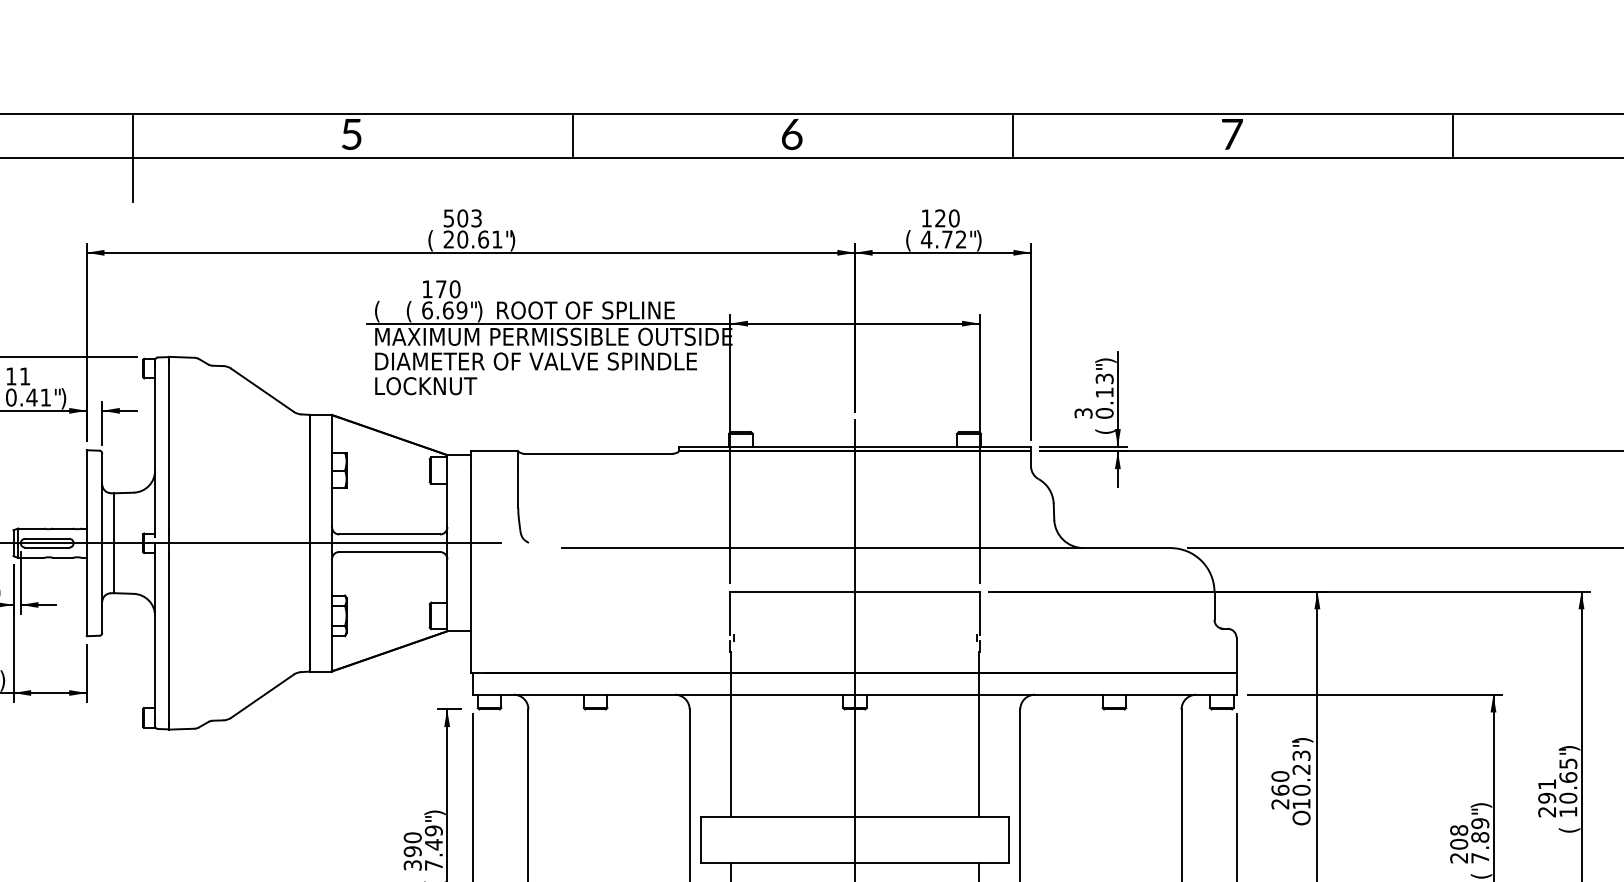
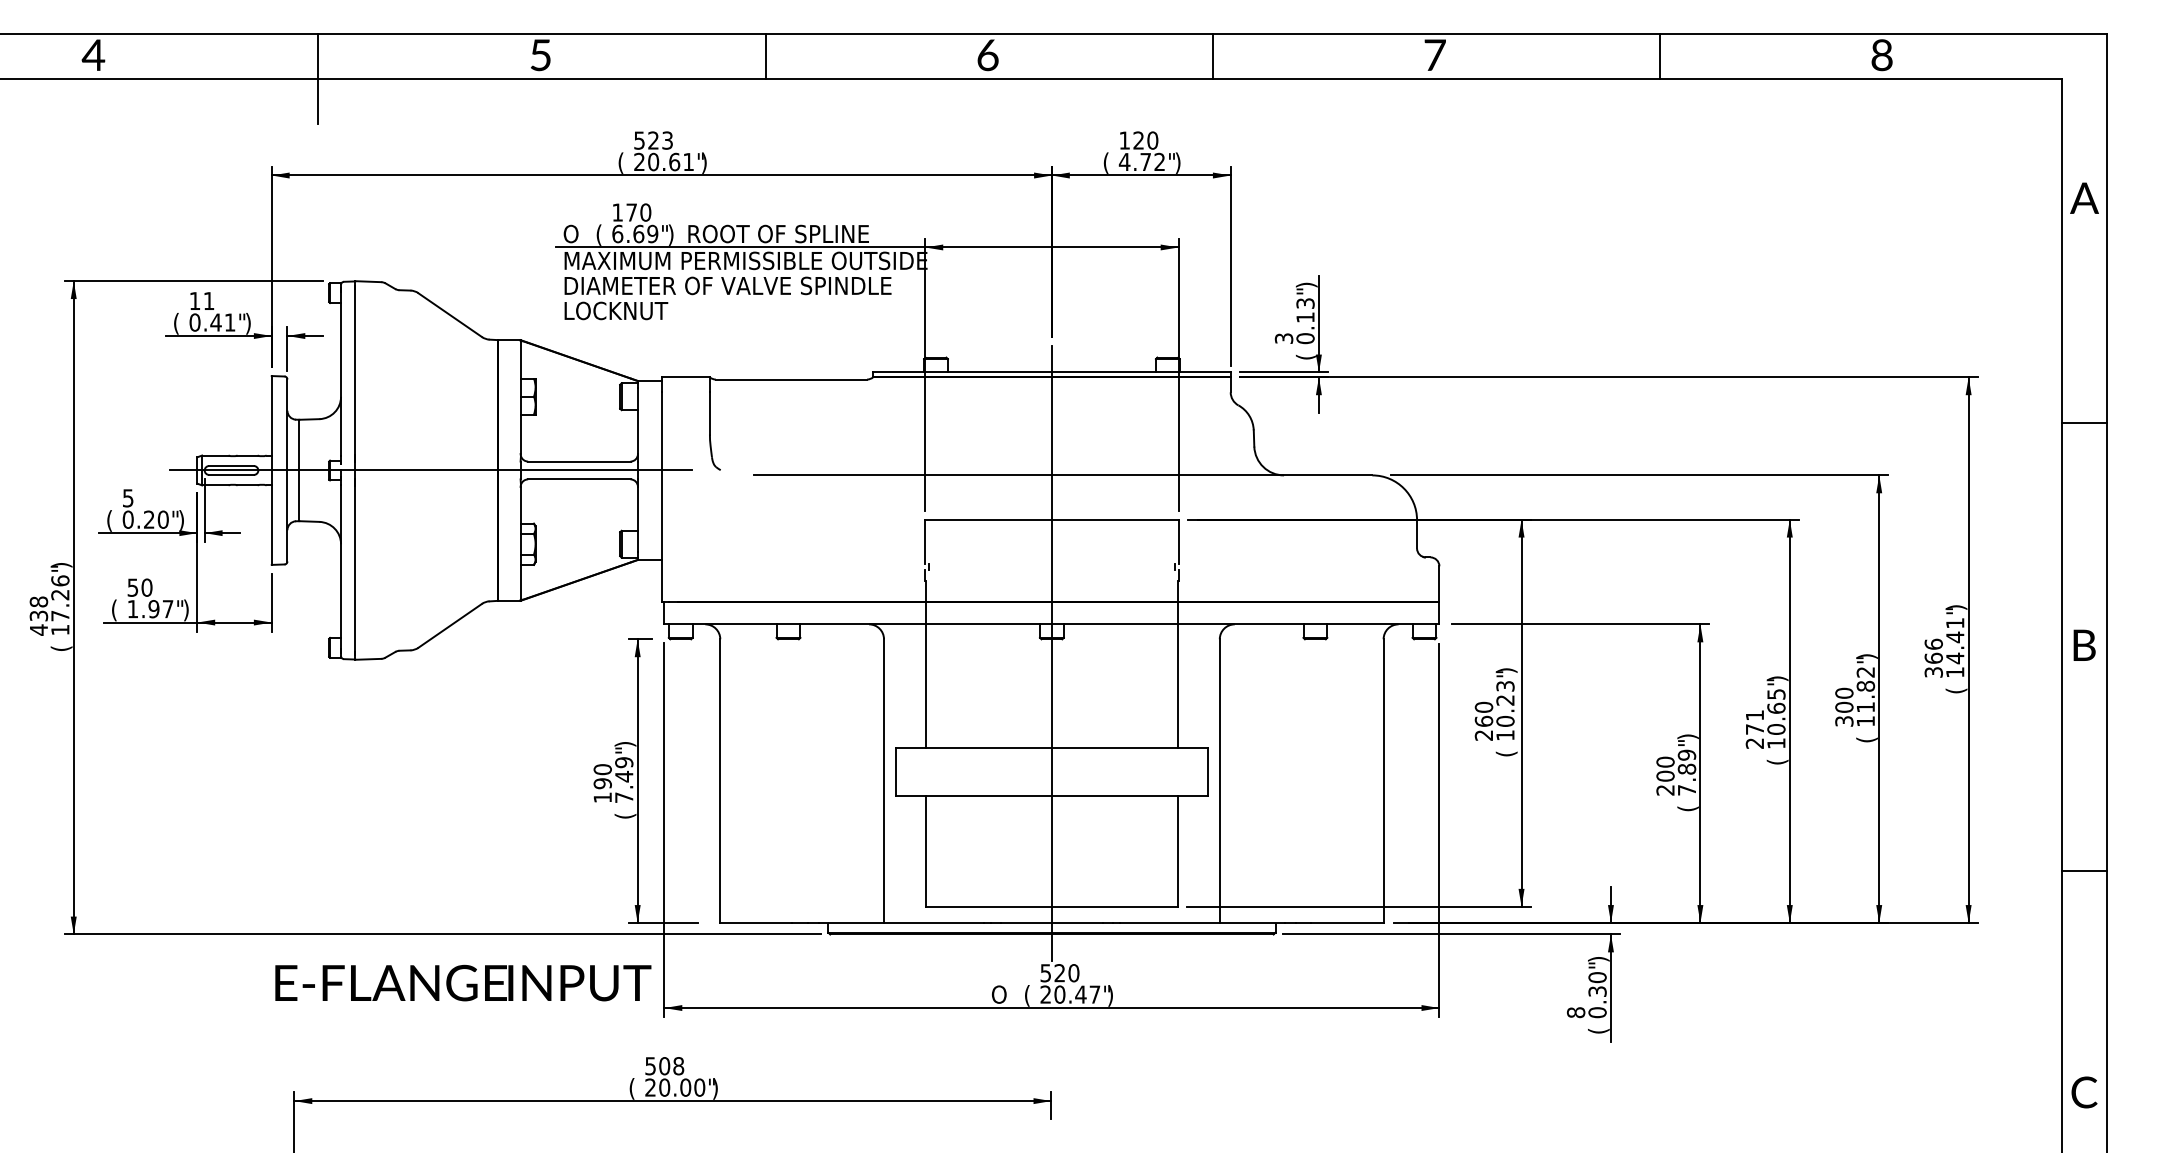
text: (462, 218) -> (653, 140), 503 -> 523
text: (380, 310) -> (570, 234), ( -> O
text: (1546, 798) -> (1754, 729), 291 -> 271
text: (1302, 817) -> (1506, 749), O -> (
text: (1459, 829) -> (1665, 761), 208 -> 200
text: (412, 865) -> (602, 797), 390 -> 190

